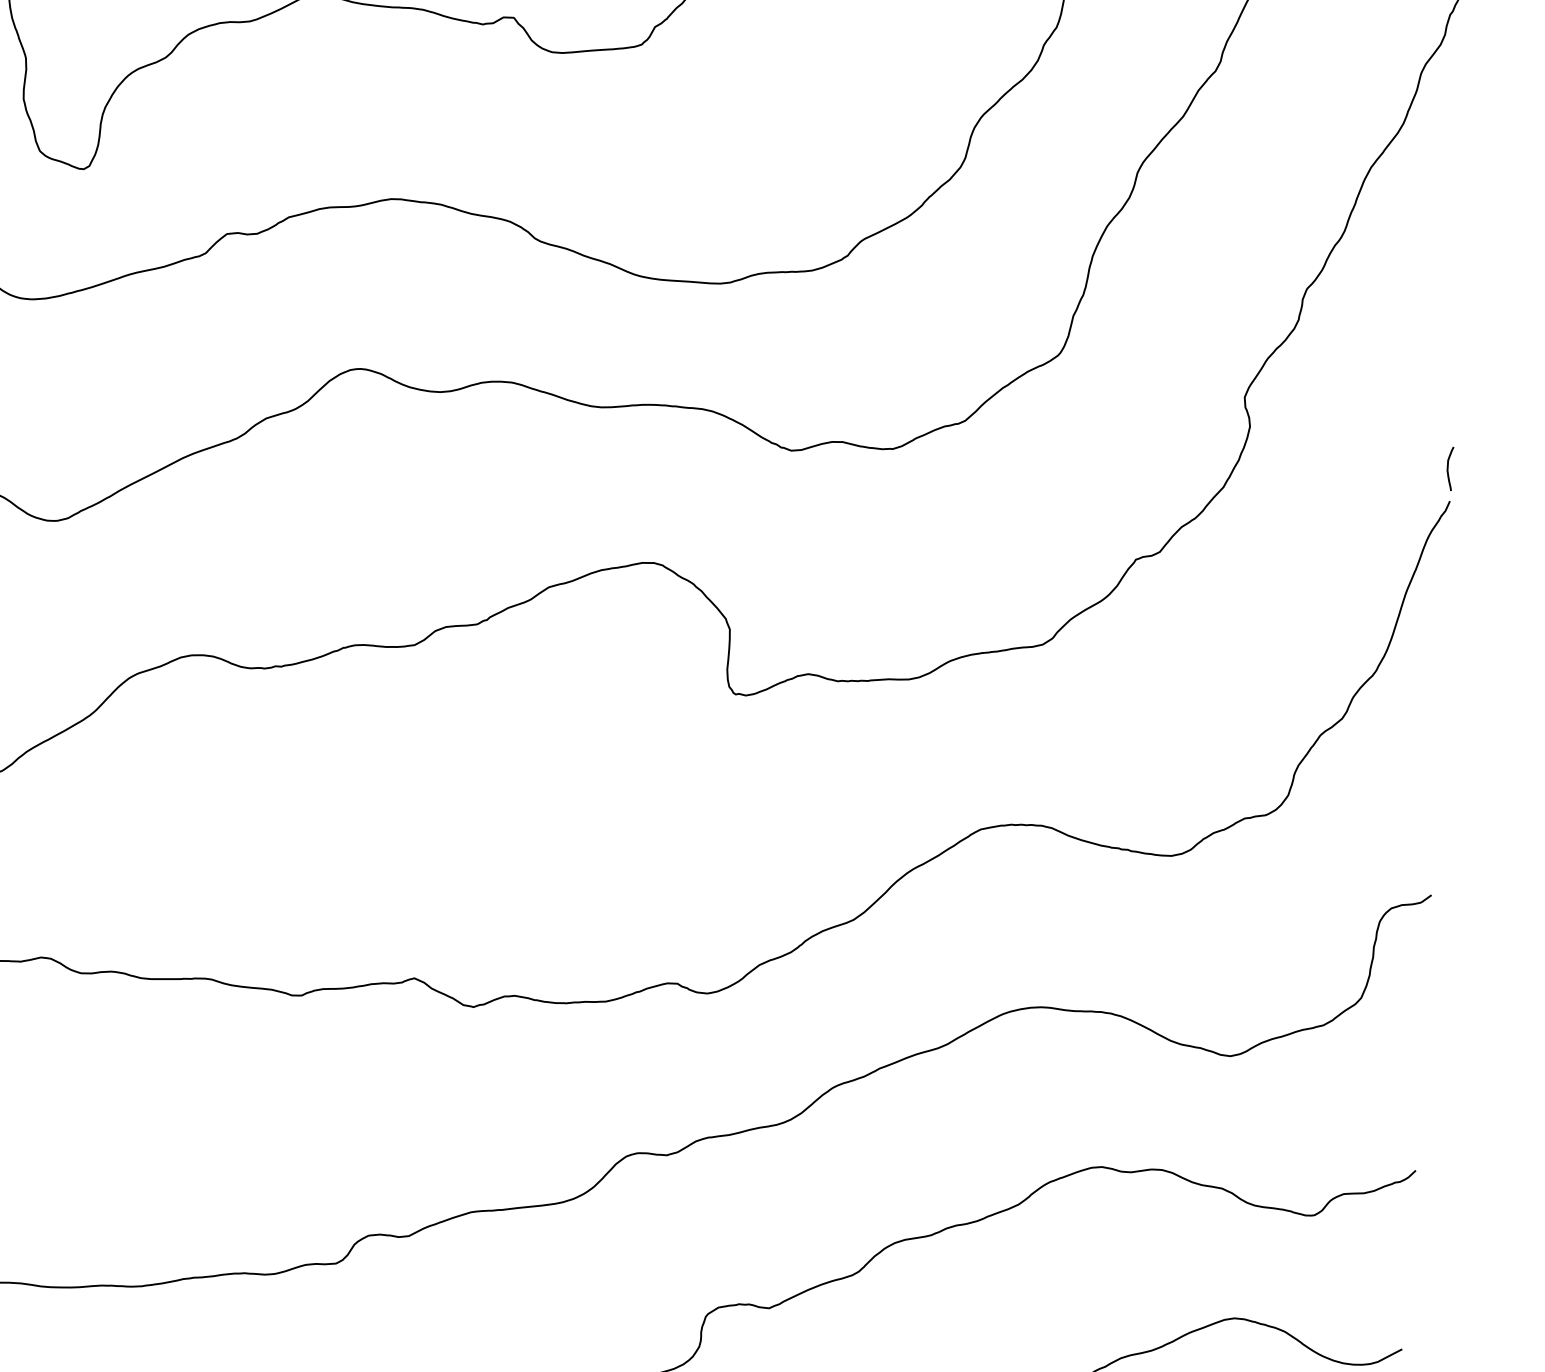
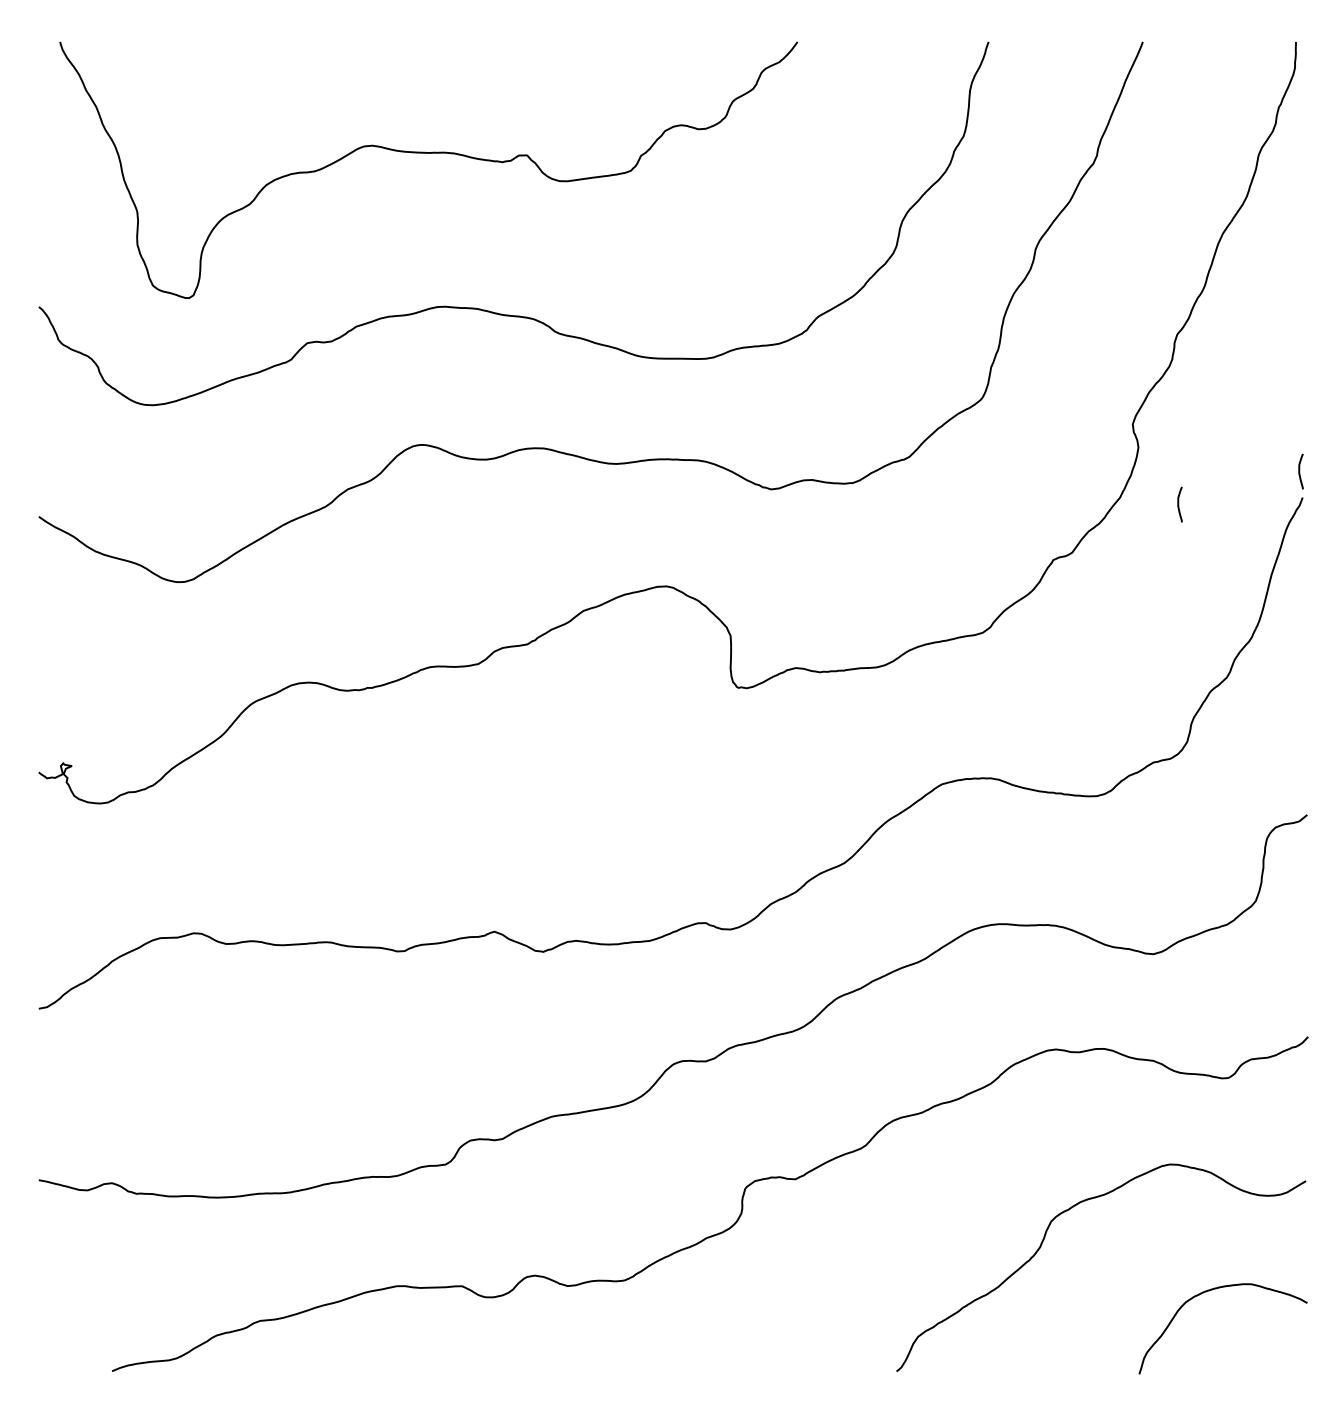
curve: (1296, 500) -> (1179, 504), added

